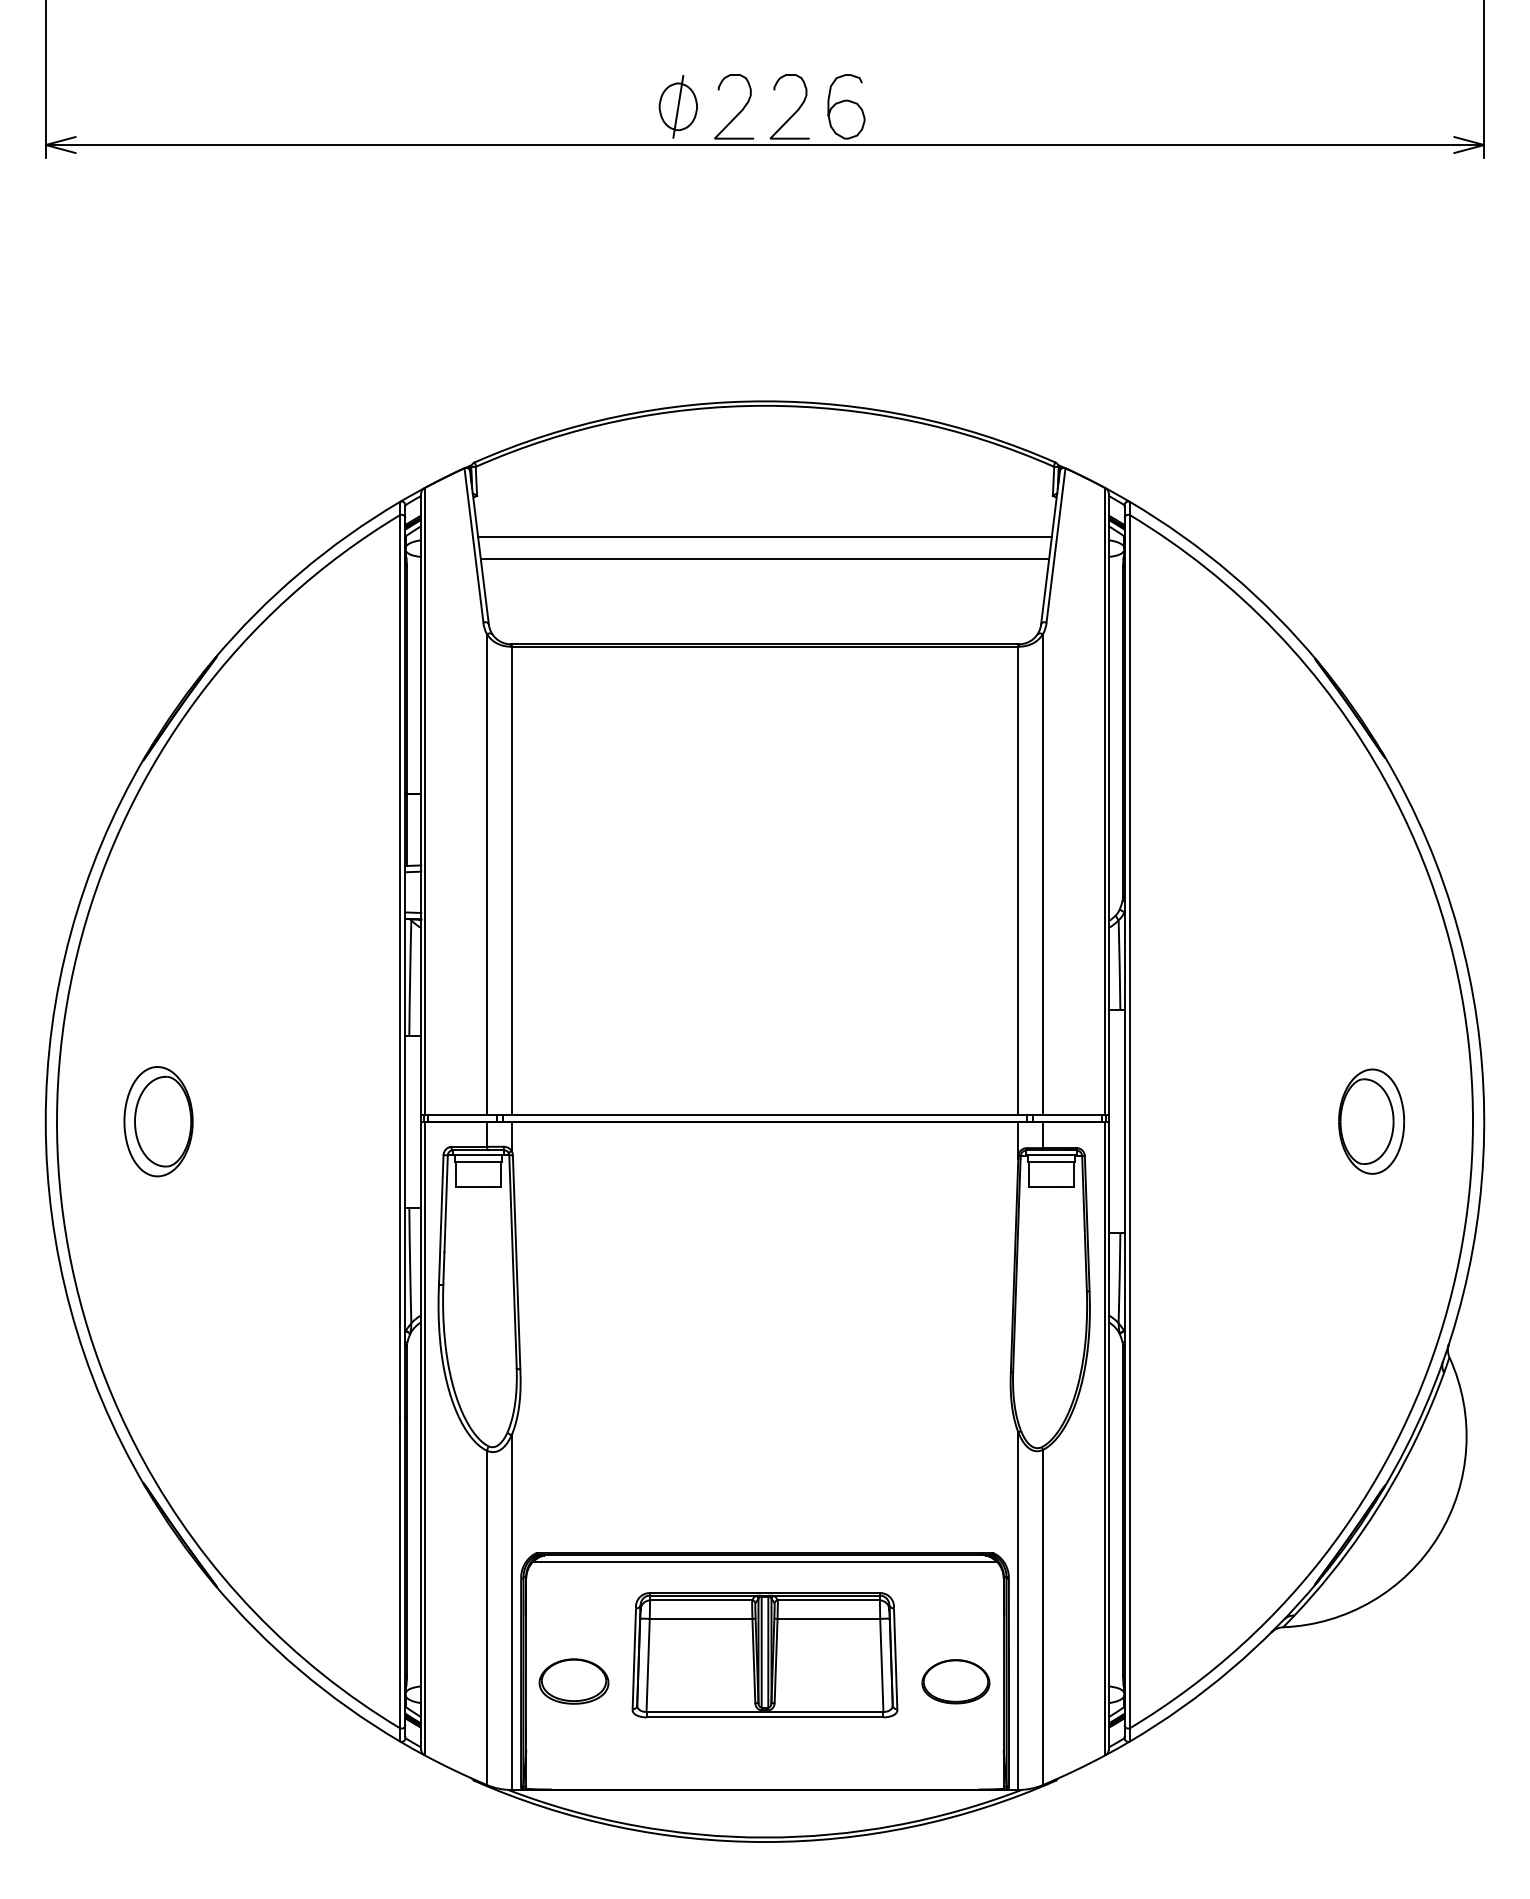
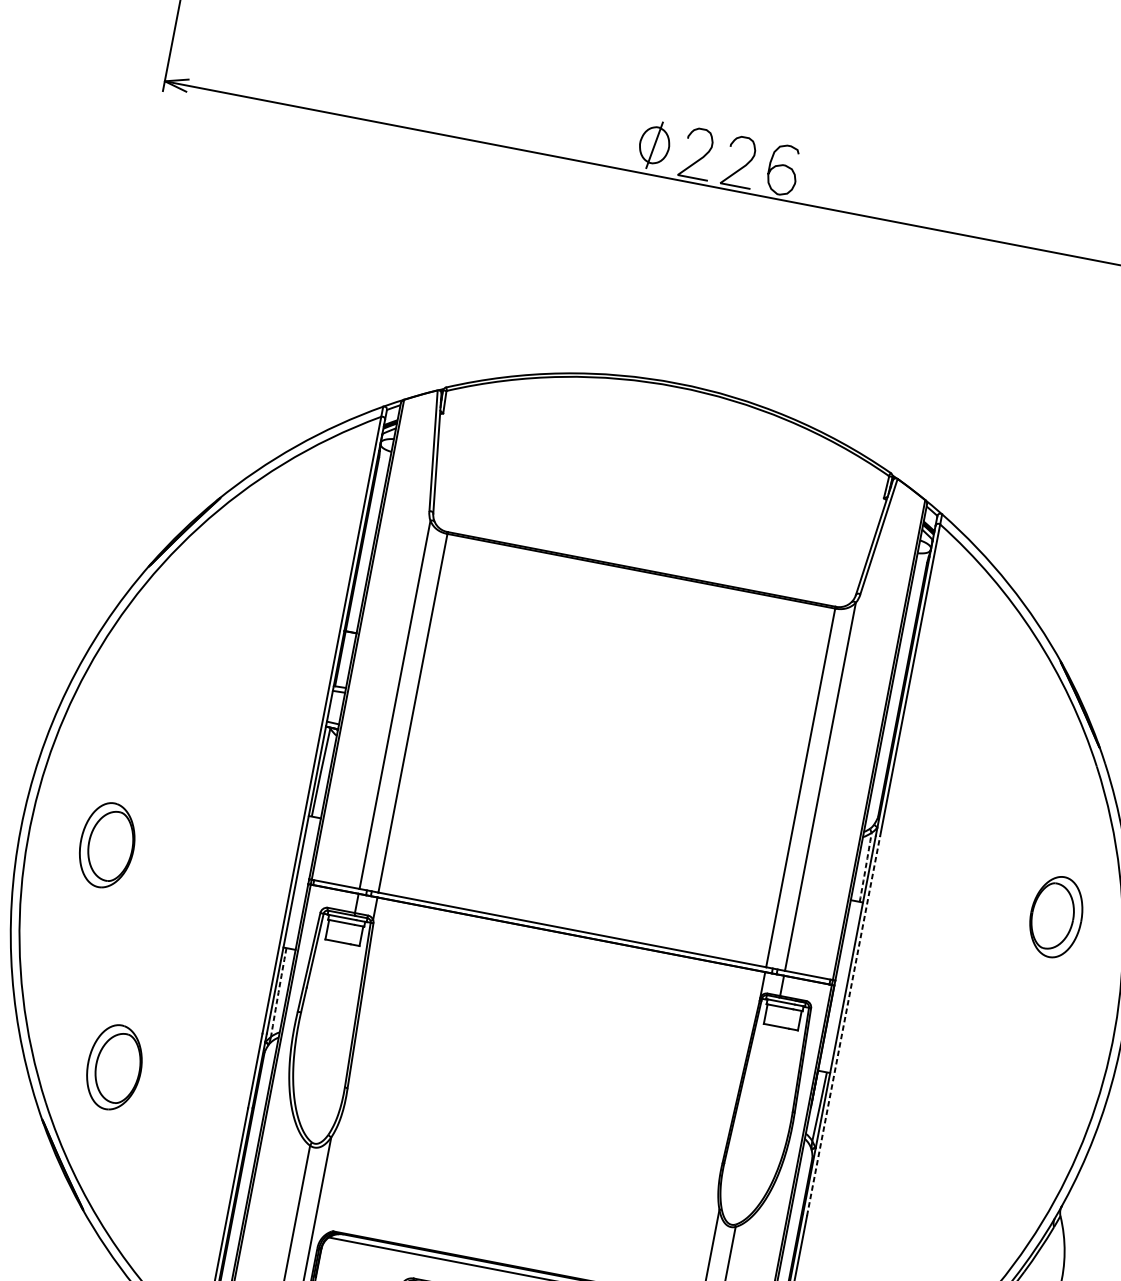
line: (764, 537) -> (657, 487), removed
line: (764, 558) -> (653, 503), removed
arc: (1119, 965) -> (865, 867), solid -> dashed
part: (1371, 1121) -> (1056, 916), moved
line: (1130, 1170) -> (843, 1026), solid -> dashed
arc: (410, 1265) -> (278, 992), solid -> dashed
part: (221, 1399) -> (114, 1067), added

